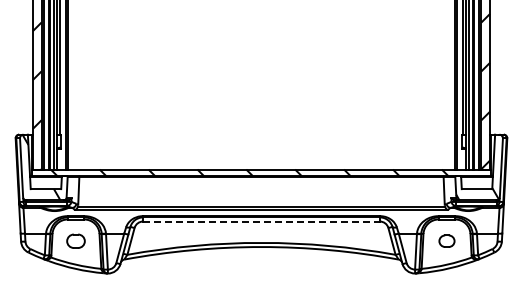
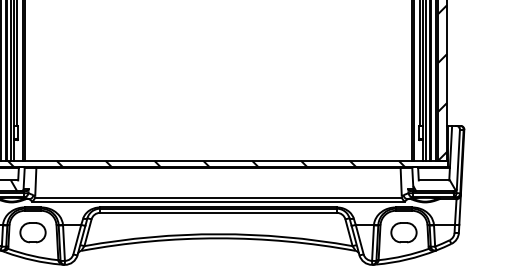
line: (261, 221) -> (218, 212), dashed -> solid
part: (75, 240) -> (32, 231), size x1.43
part: (446, 240) -> (403, 231), size x1.67

